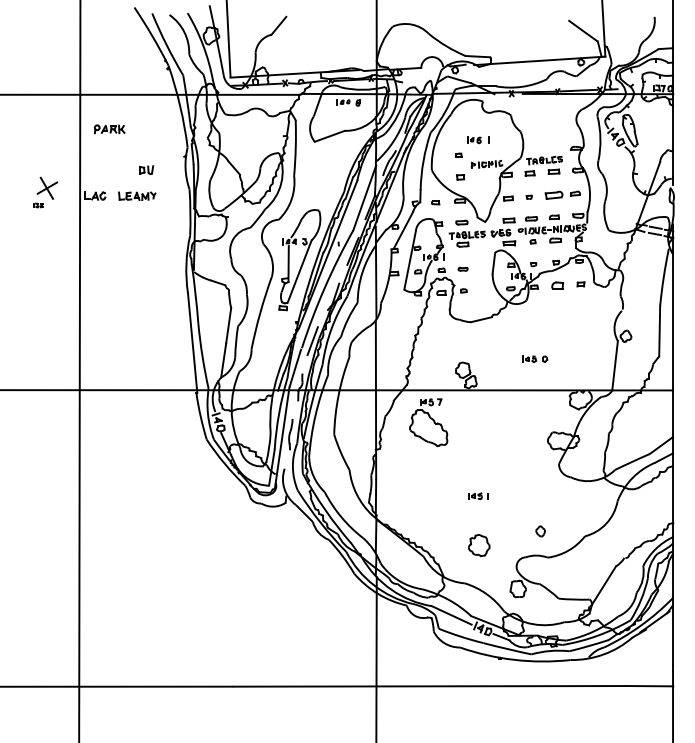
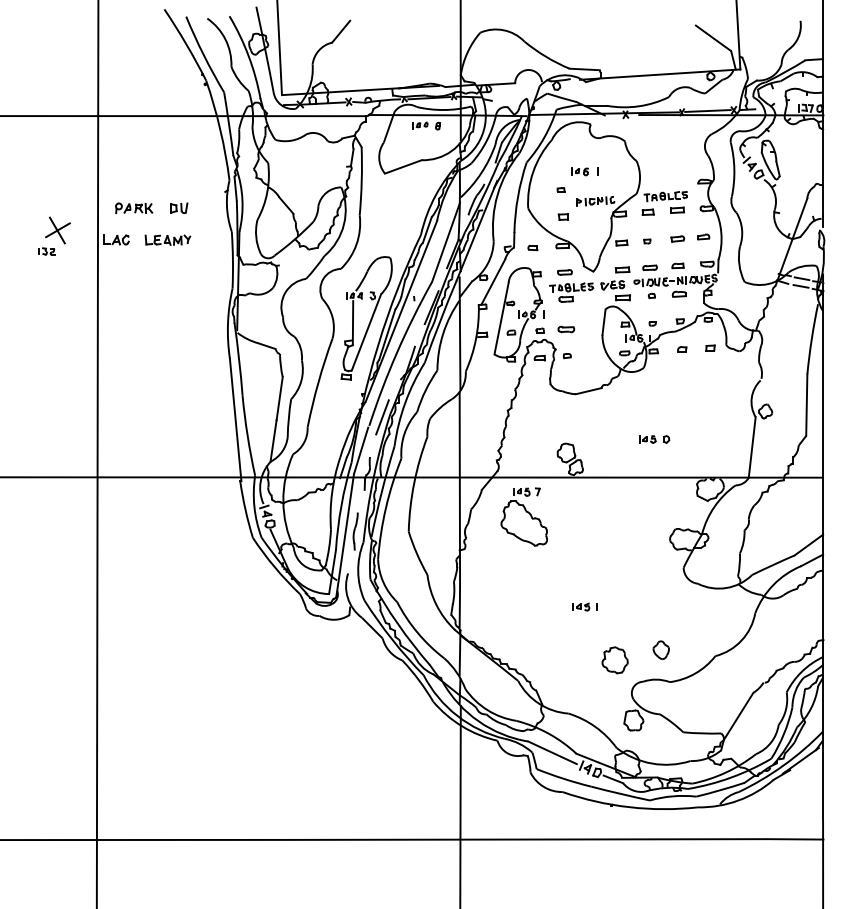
part: (109, 128) -> (134, 207), moved
part: (553, 194) -> (677, 238), size x0.62
part: (38, 205) -> (46, 251), size x1.43
part: (463, 269) -> (566, 329), size x1.43
part: (558, 285) -> (682, 349), size x0.62
part: (540, 530) -> (660, 649), size x1.43
part: (478, 545) -> (614, 660), moved

